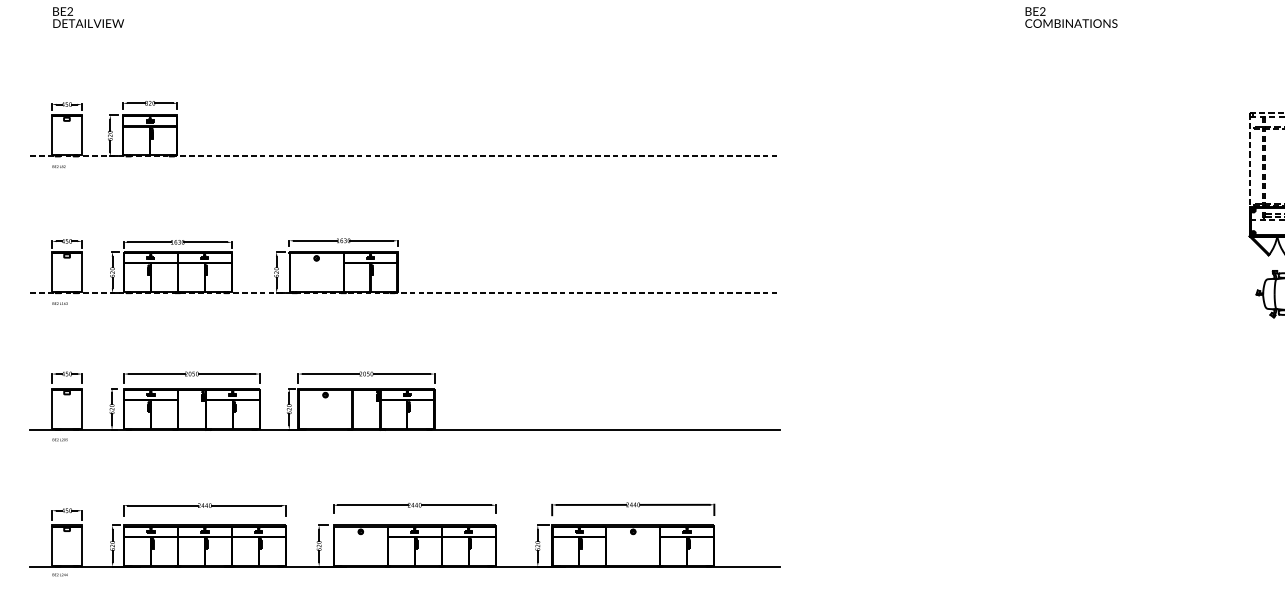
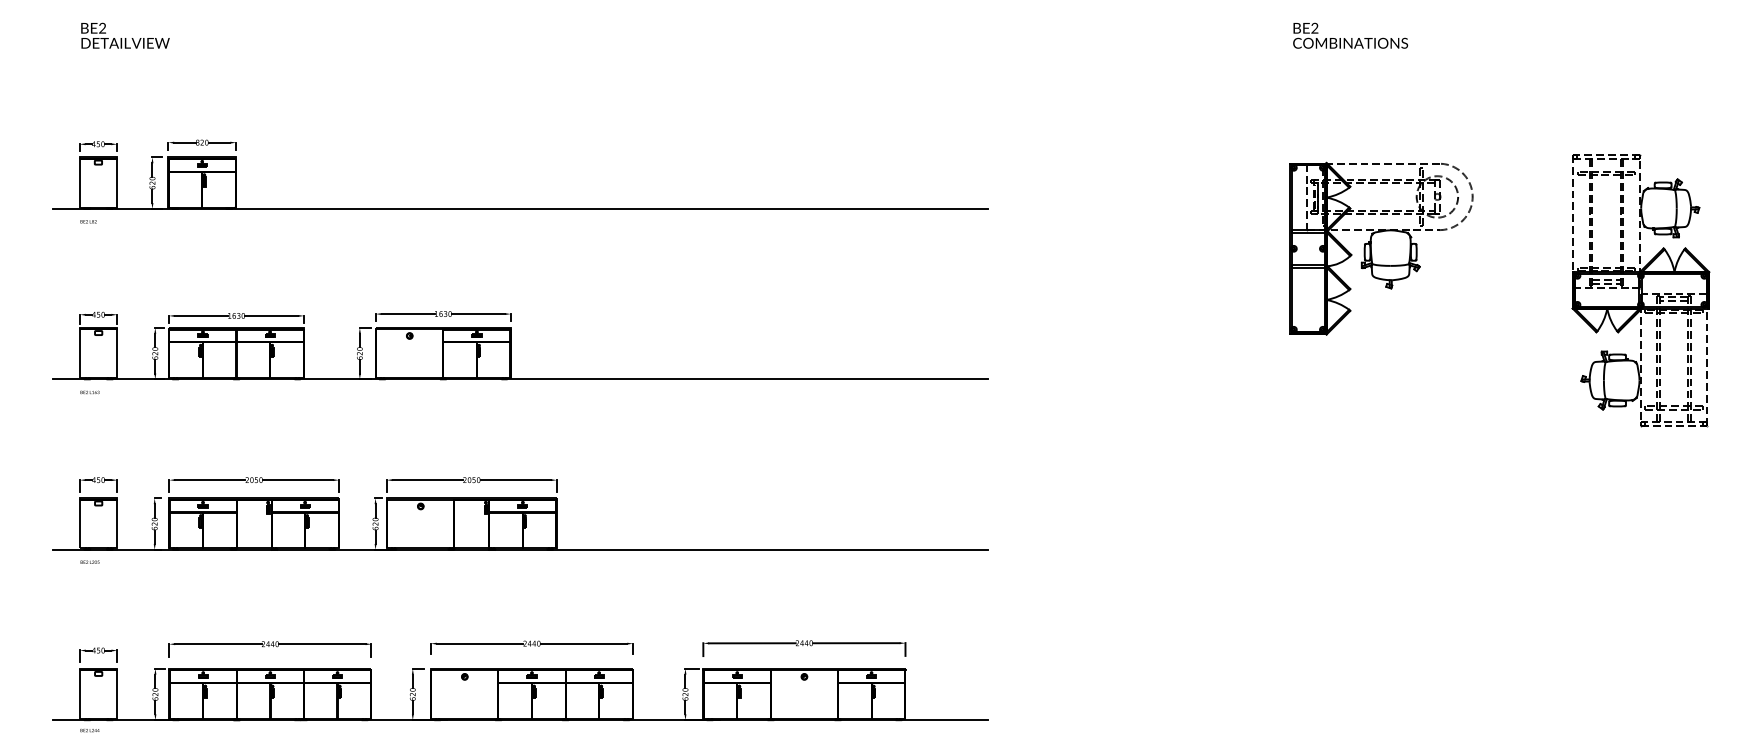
line: (405, 156) -> (520, 208), dashed -> solid
part: (1096, 188) -> (1381, 248), added
line: (405, 293) -> (520, 379), dashed -> solid

